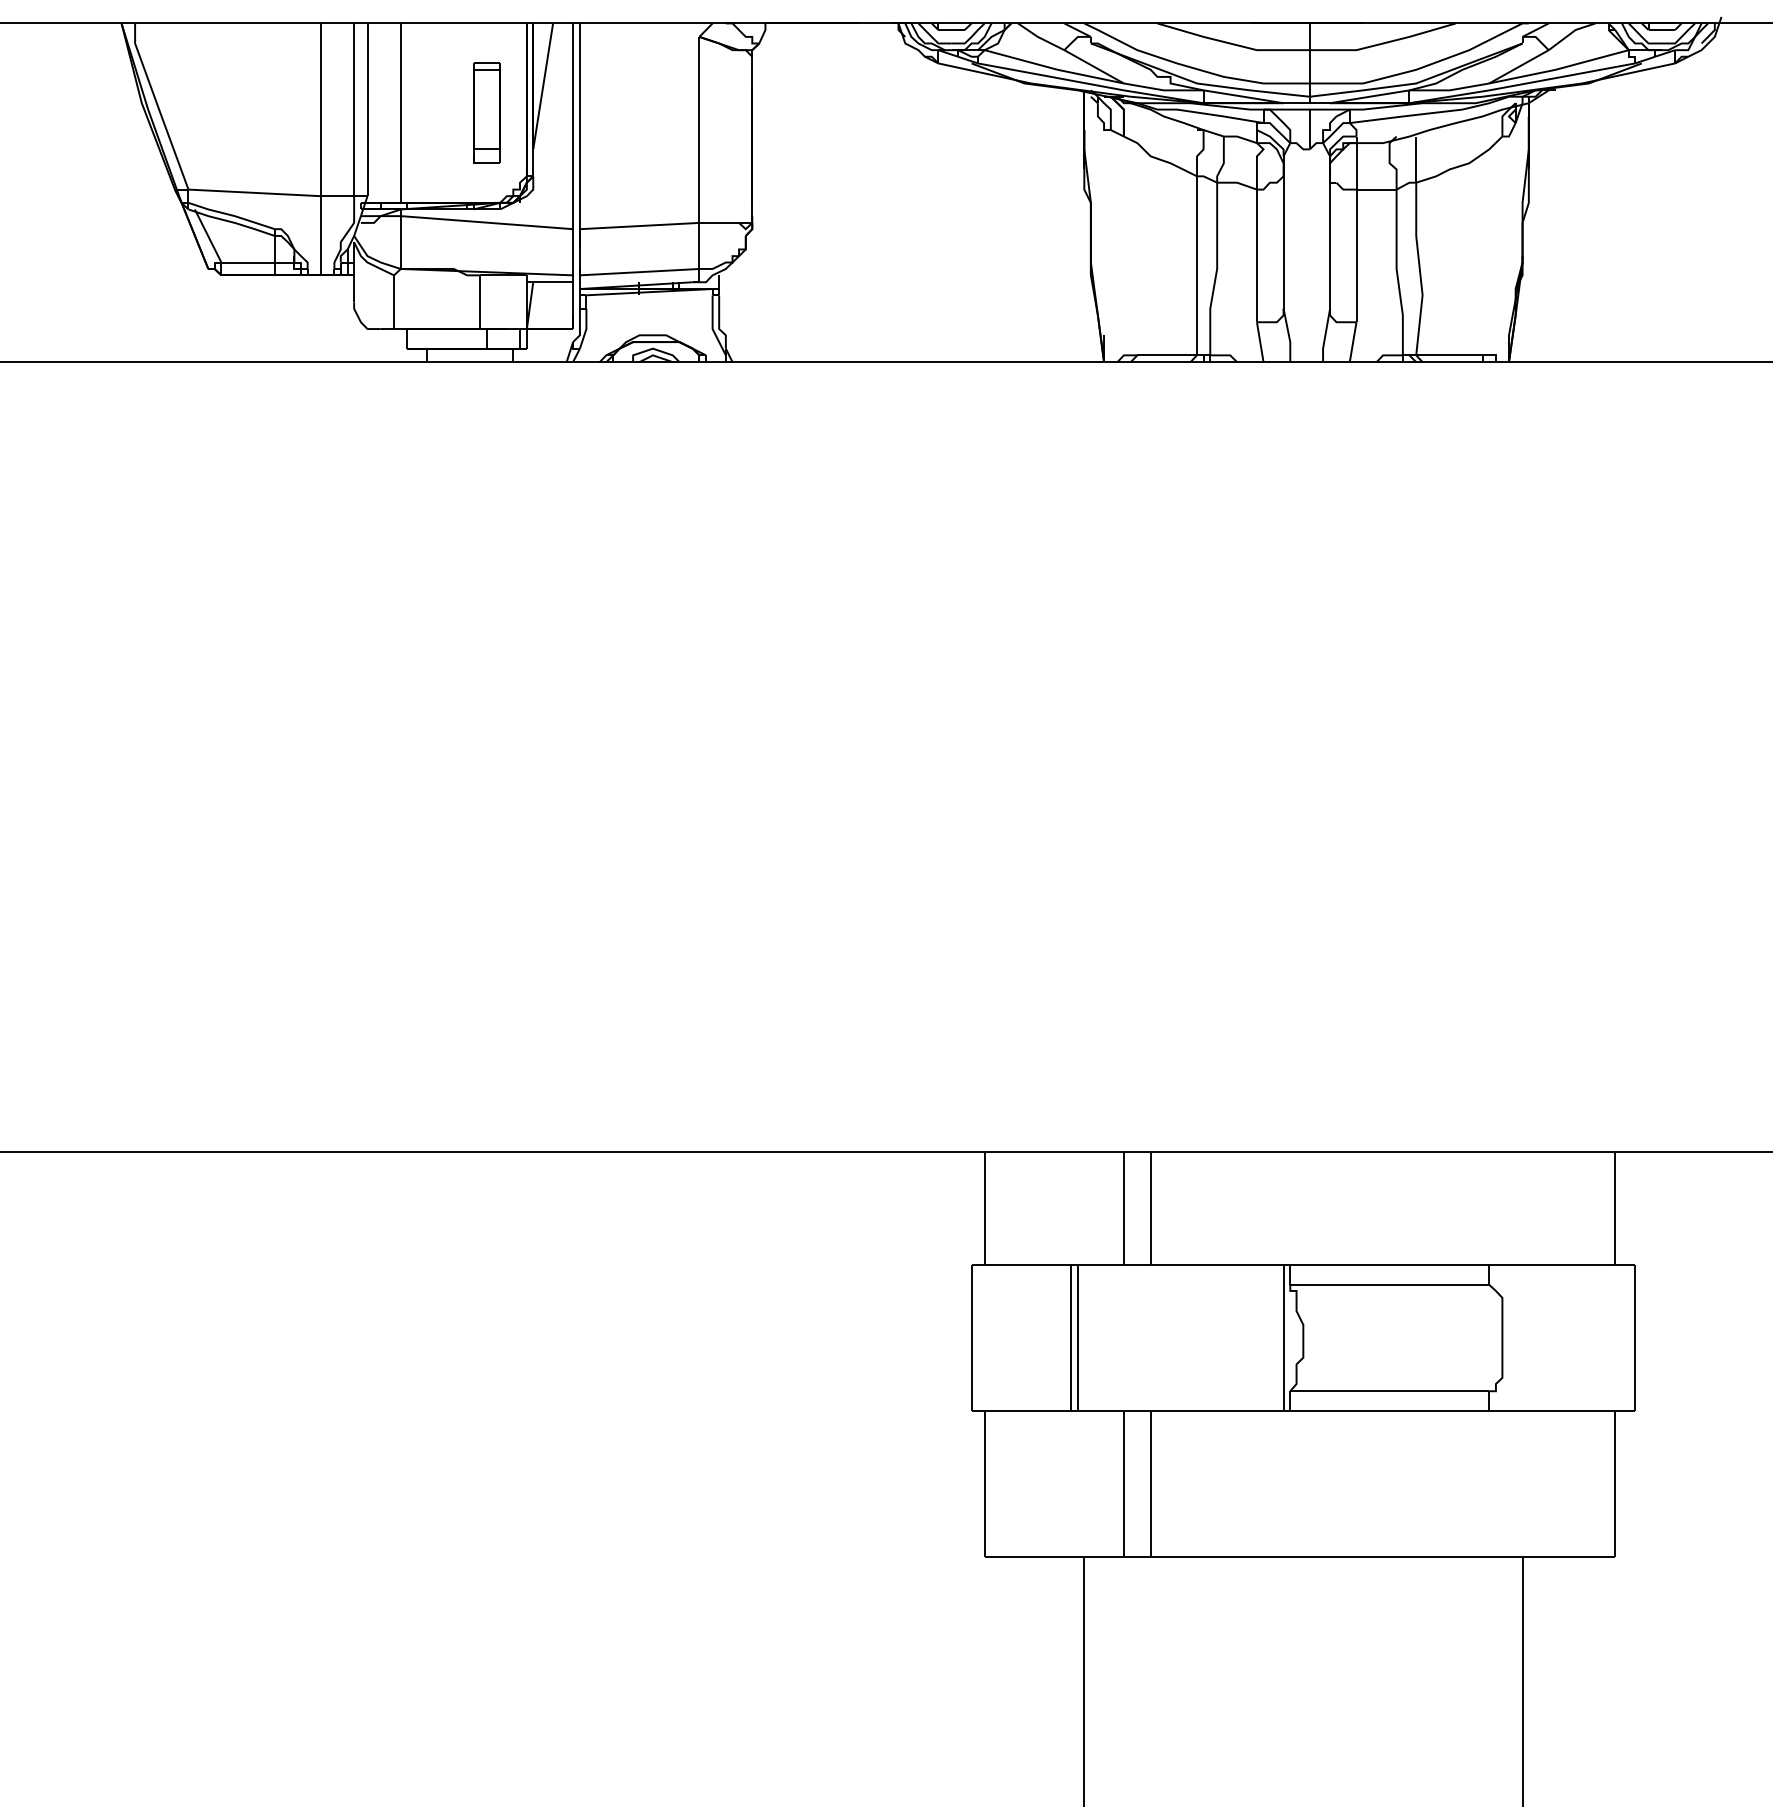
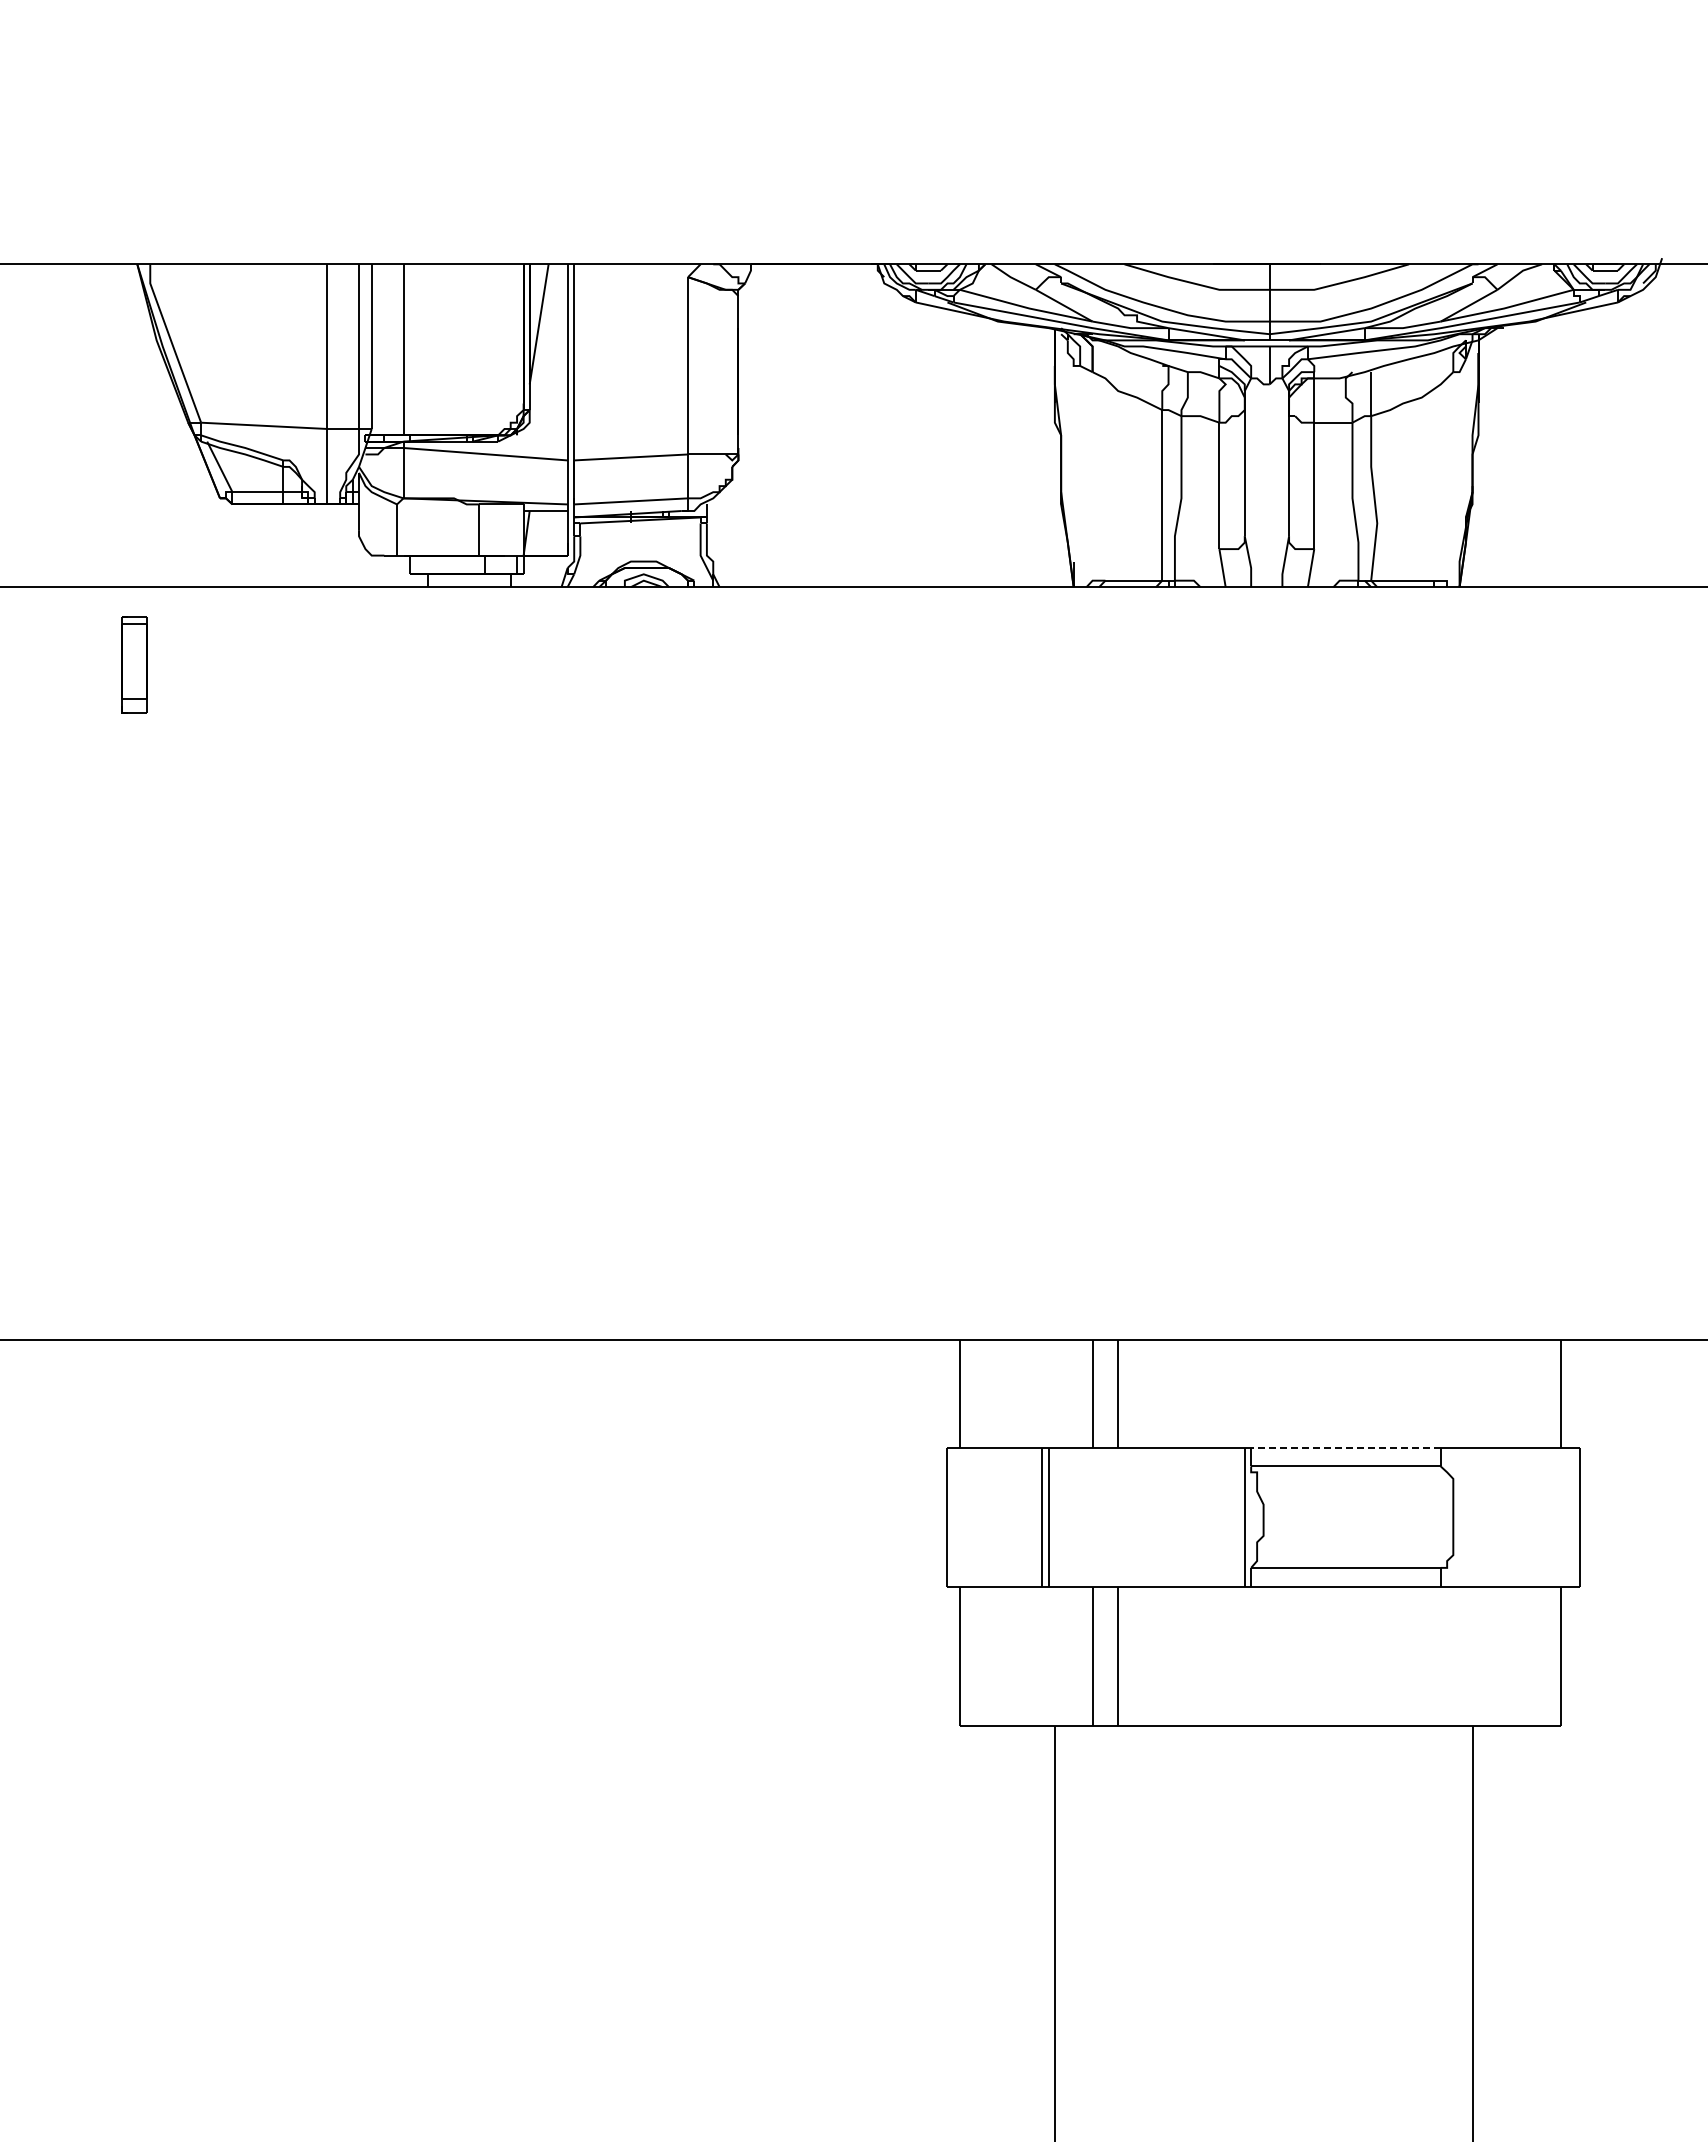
part: (486, 112) -> (134, 664), moved
line: (1389, 1264) -> (1345, 1447), solid -> dashed

